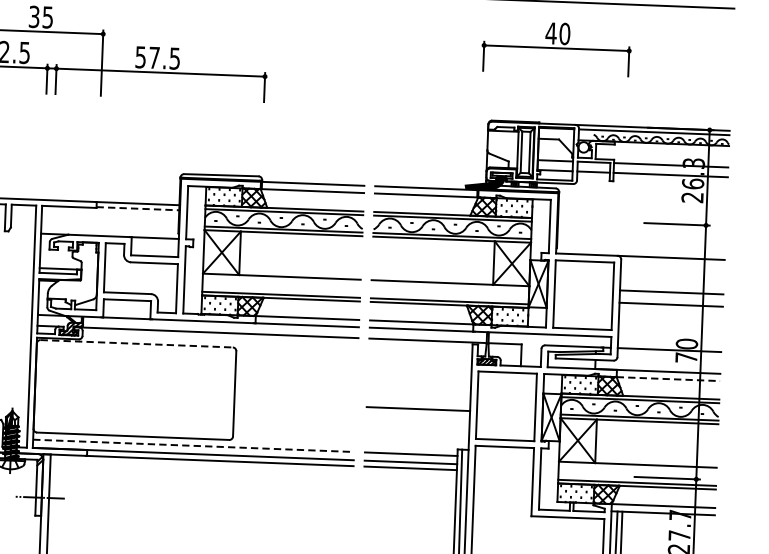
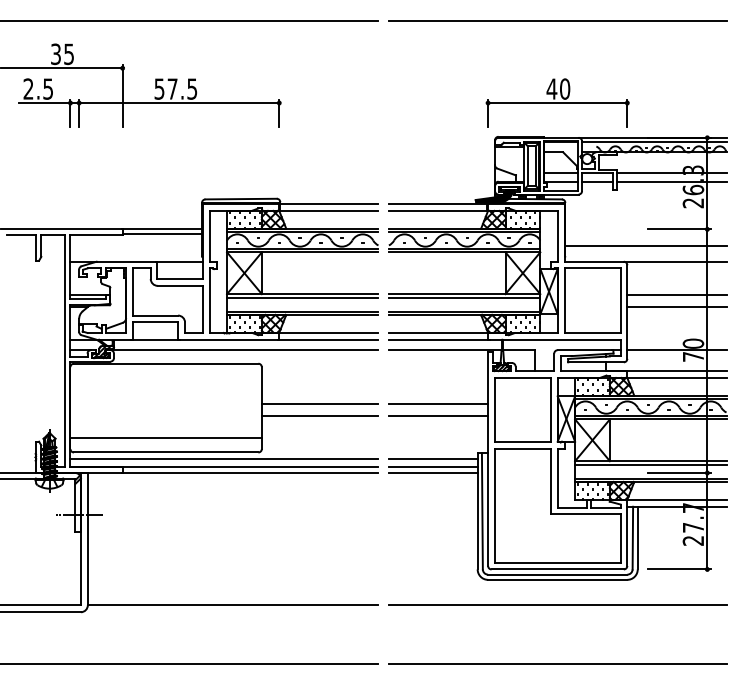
part: (556, 47) -> (557, 102), moved
line: (138, 208) -> (162, 234), dashed -> solid
line: (640, 239) -> (645, 245), added
line: (281, 280) -> (302, 297), added
line: (450, 286) -> (464, 297), added
line: (137, 343) -> (166, 363), dashed -> solid
line: (667, 379) -> (676, 378), dashed -> solid
line: (294, 392) -> (319, 404), added
line: (418, 397) -> (438, 404), added
line: (294, 403) -> (319, 415), added
line: (133, 421) -> (165, 438), added
line: (193, 445) -> (224, 459), dashed -> solid
line: (637, 468) -> (650, 464), added

